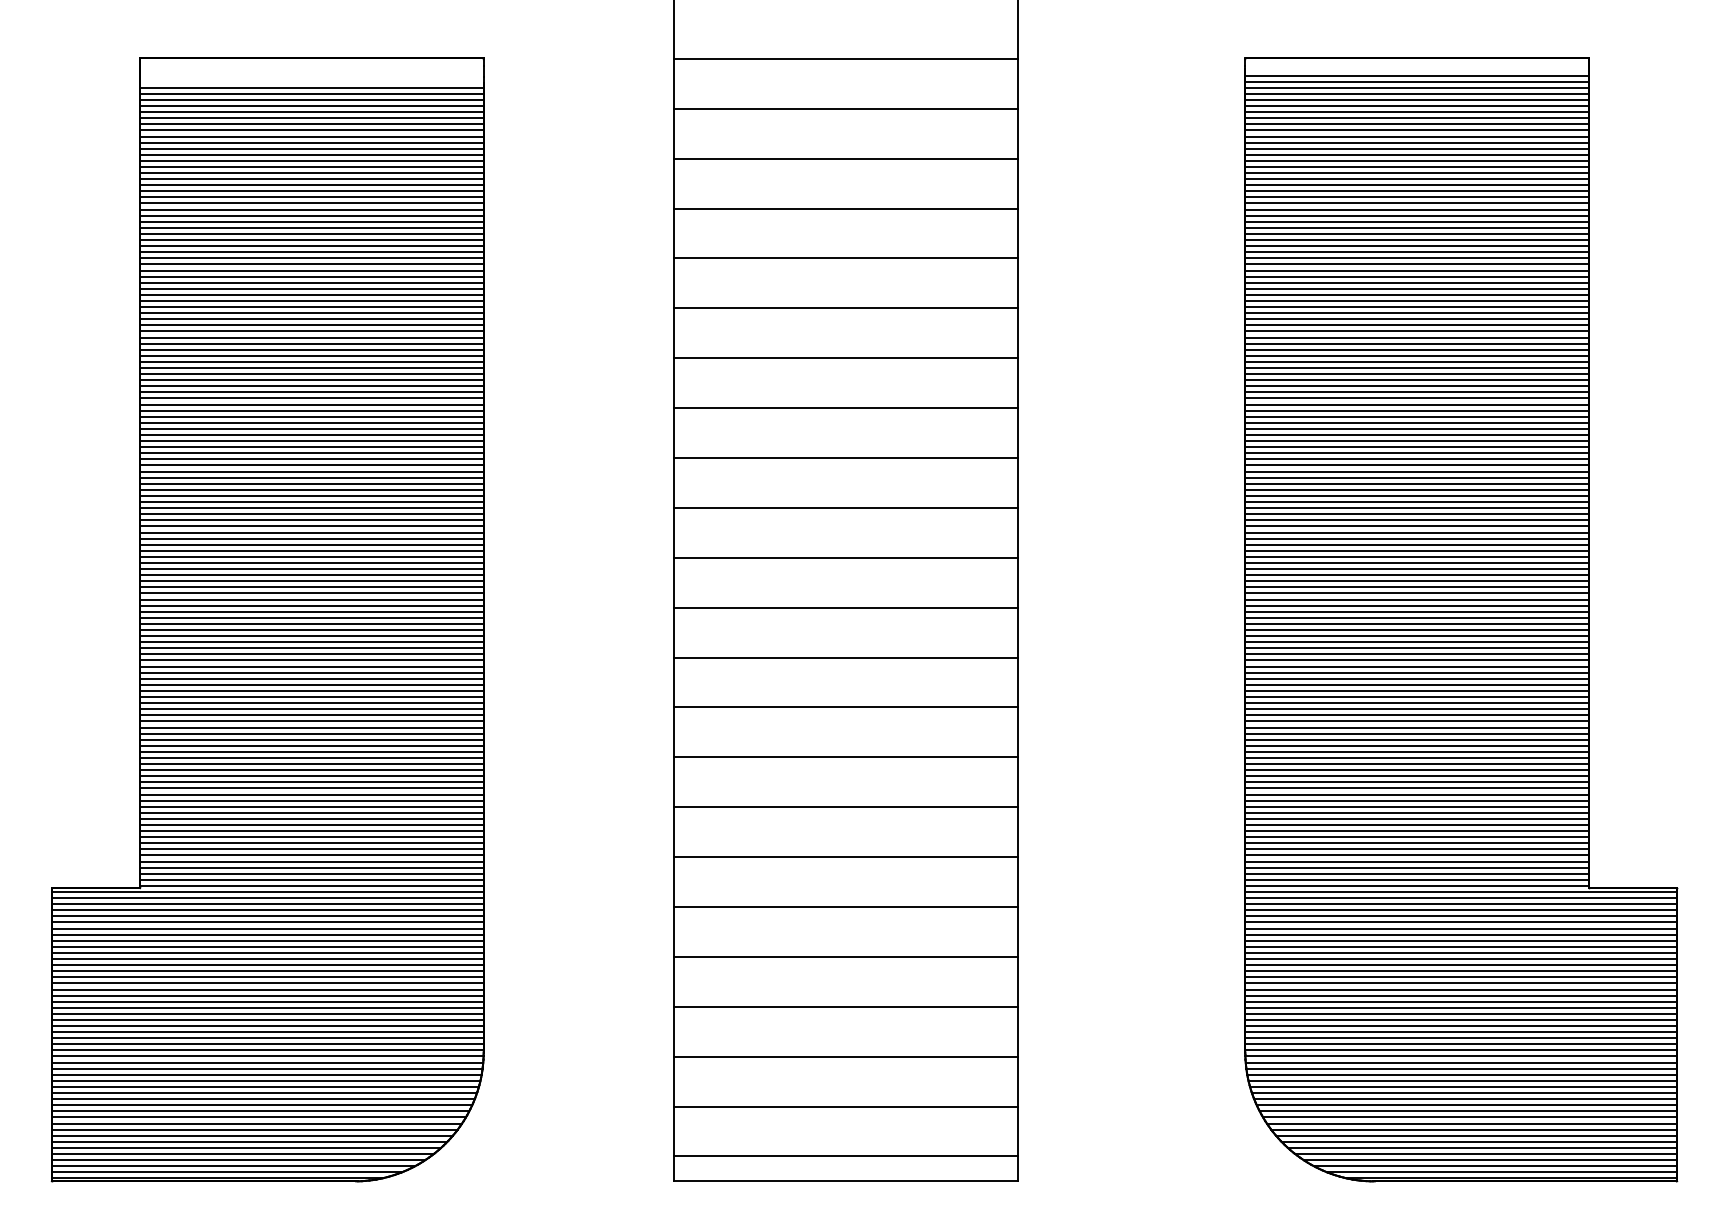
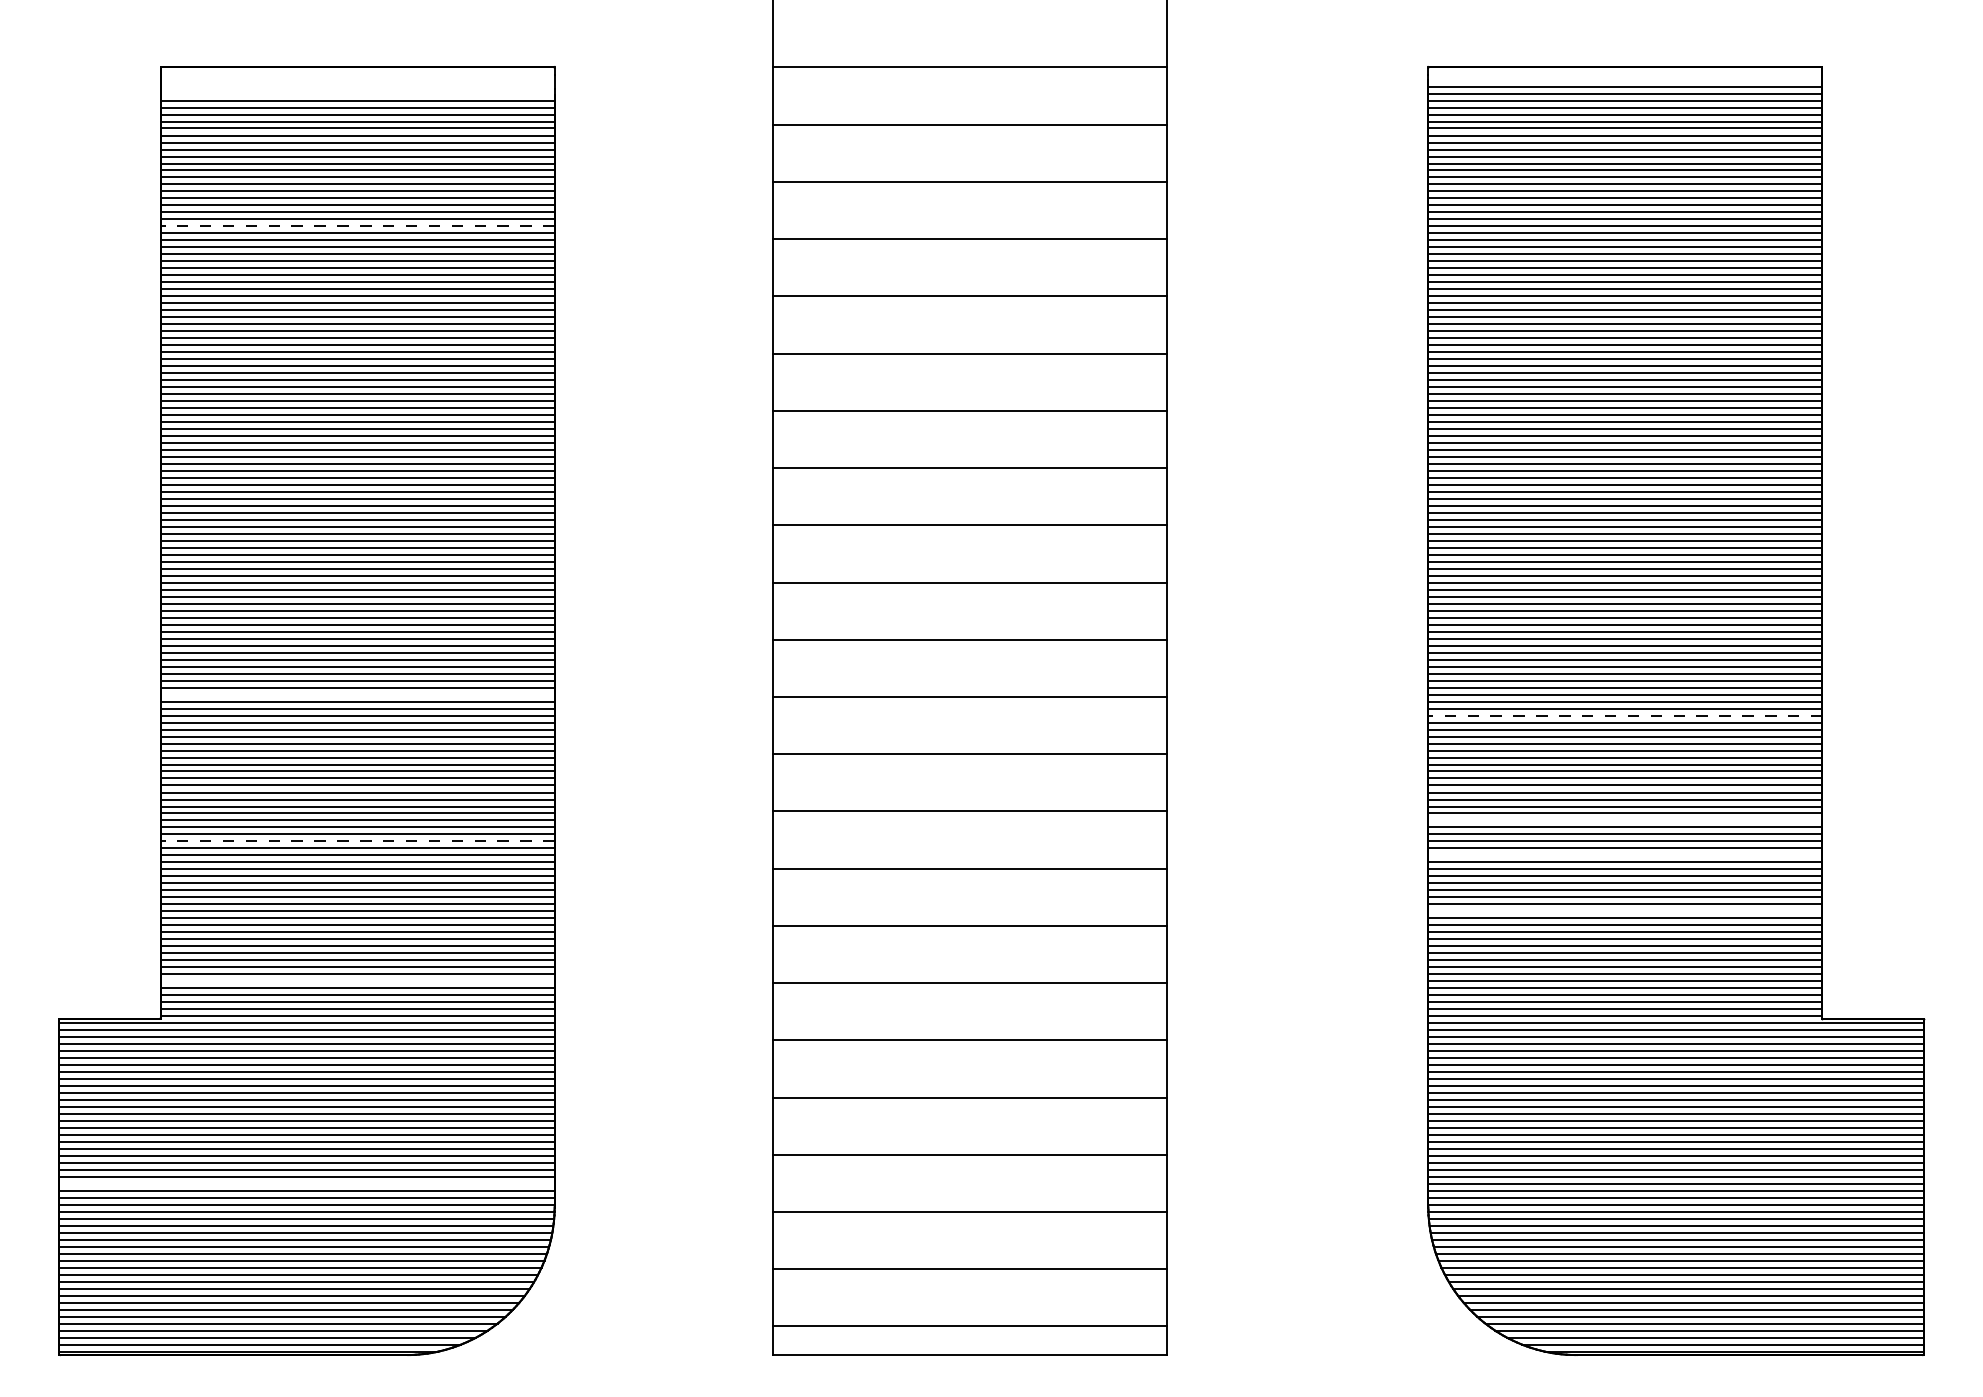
line: (311, 197) -> (357, 226), solid -> dashed
line: (311, 605) -> (357, 694), removed
line: (1417, 623) -> (1625, 715), solid -> dashed
line: (1416, 715) -> (1624, 820), removed
line: (311, 733) -> (357, 841), solid -> dashed
line: (1416, 745) -> (1624, 855), removed
line: (1416, 794) -> (1624, 911), removed
line: (311, 855) -> (357, 981), removed
line: (267, 1032) -> (306, 1184), removed

